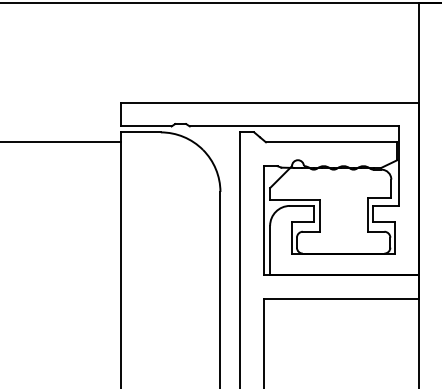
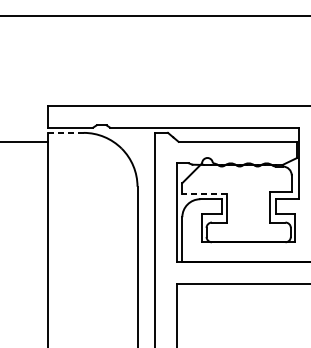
line: (140, 132) -> (65, 132), solid -> dashed
line: (294, 199) -> (204, 193), solid -> dashed

